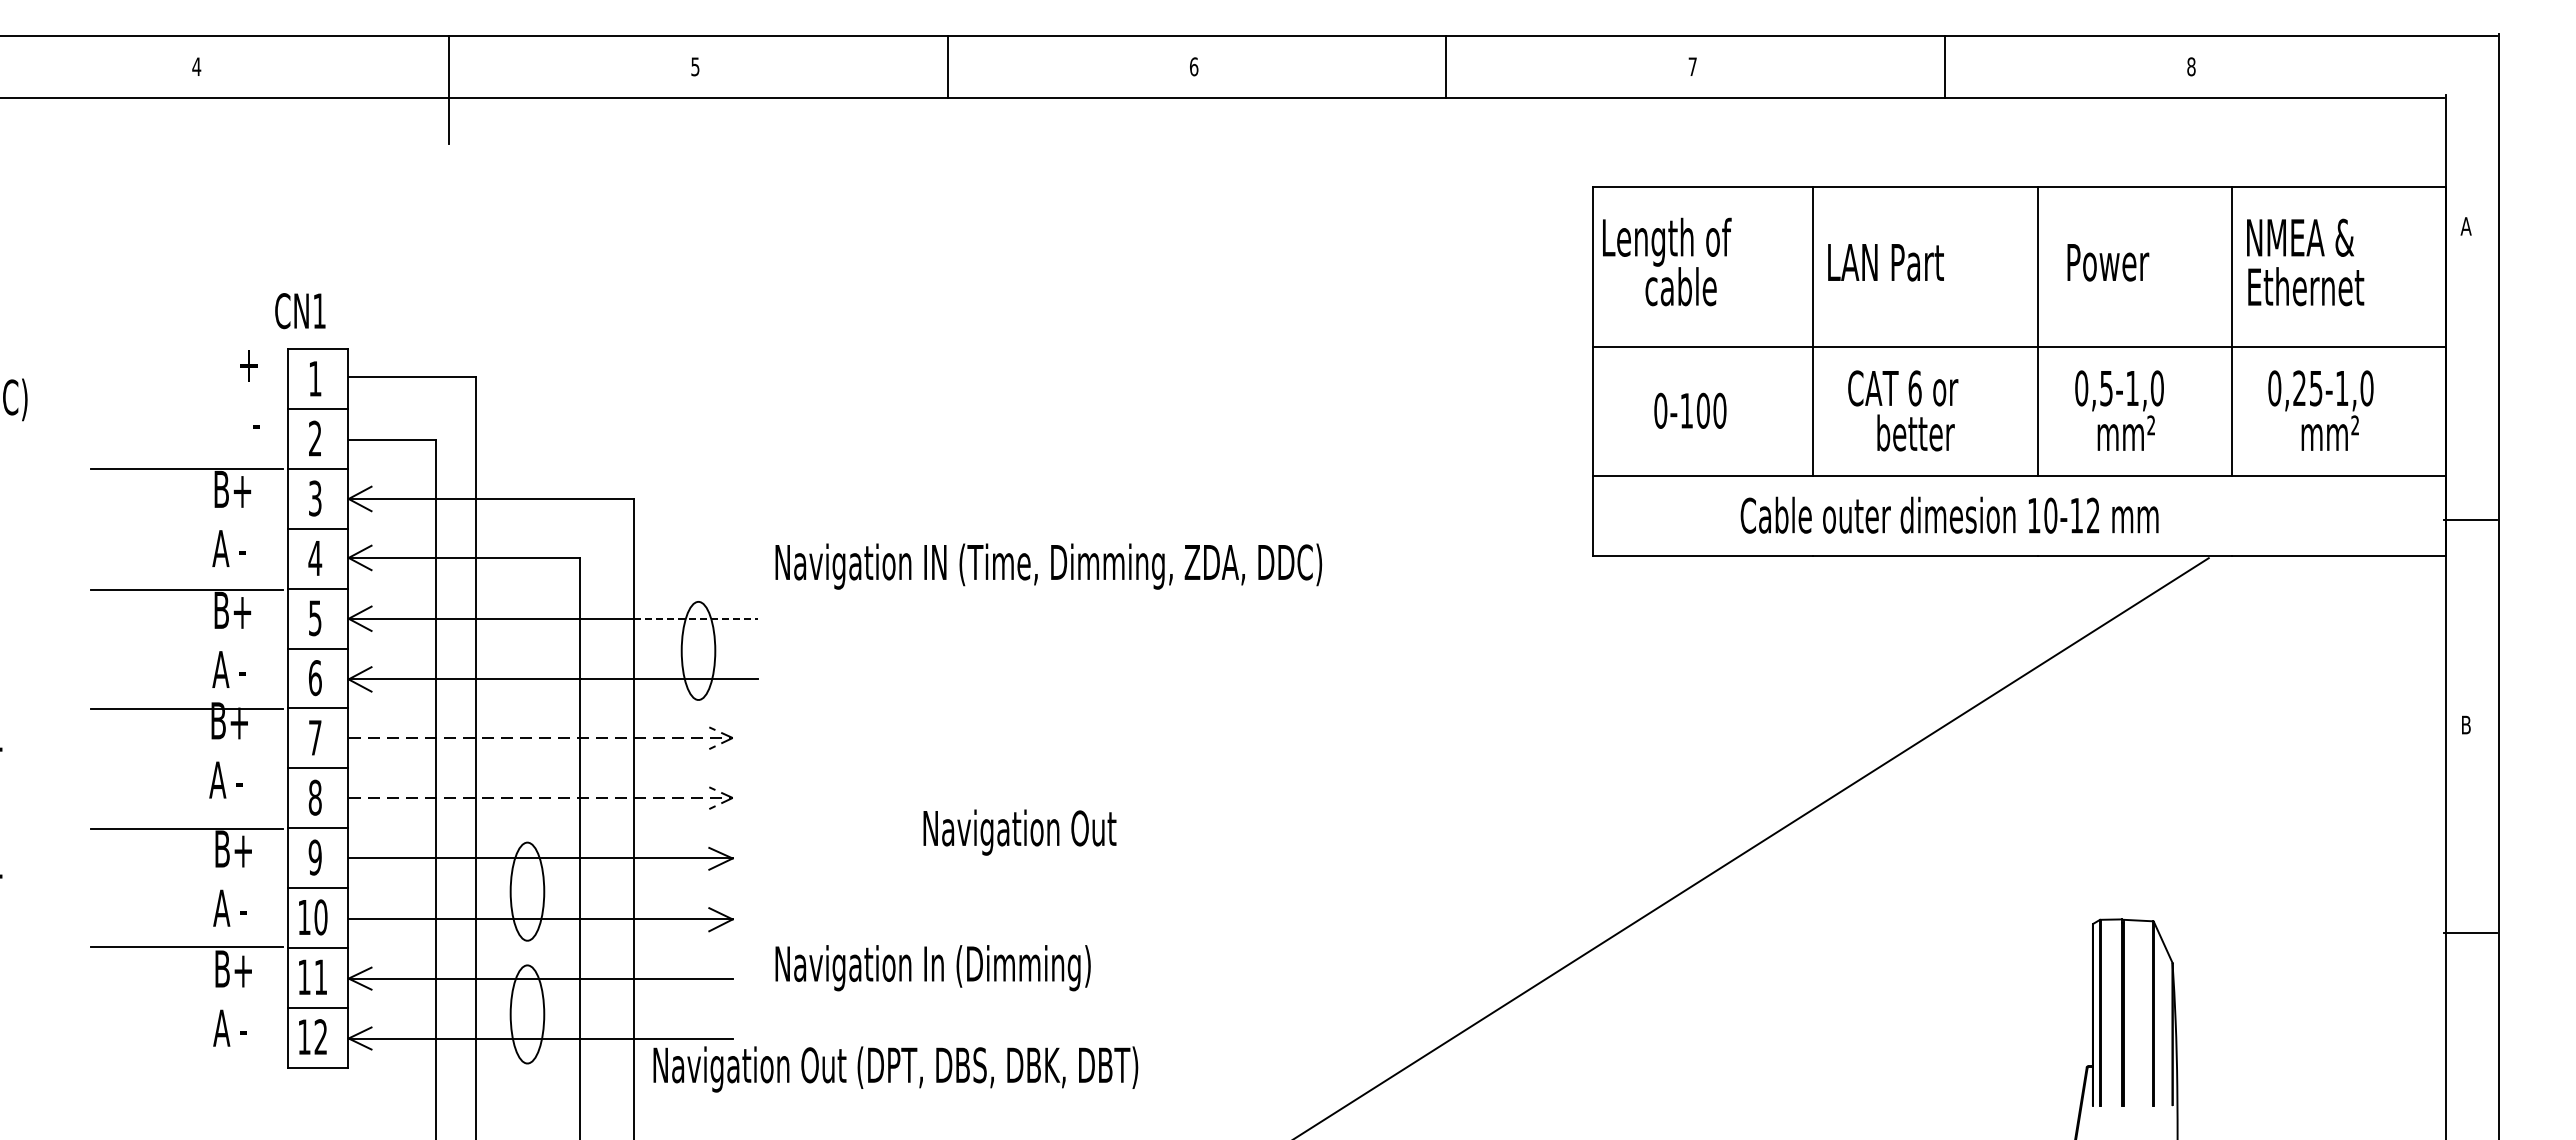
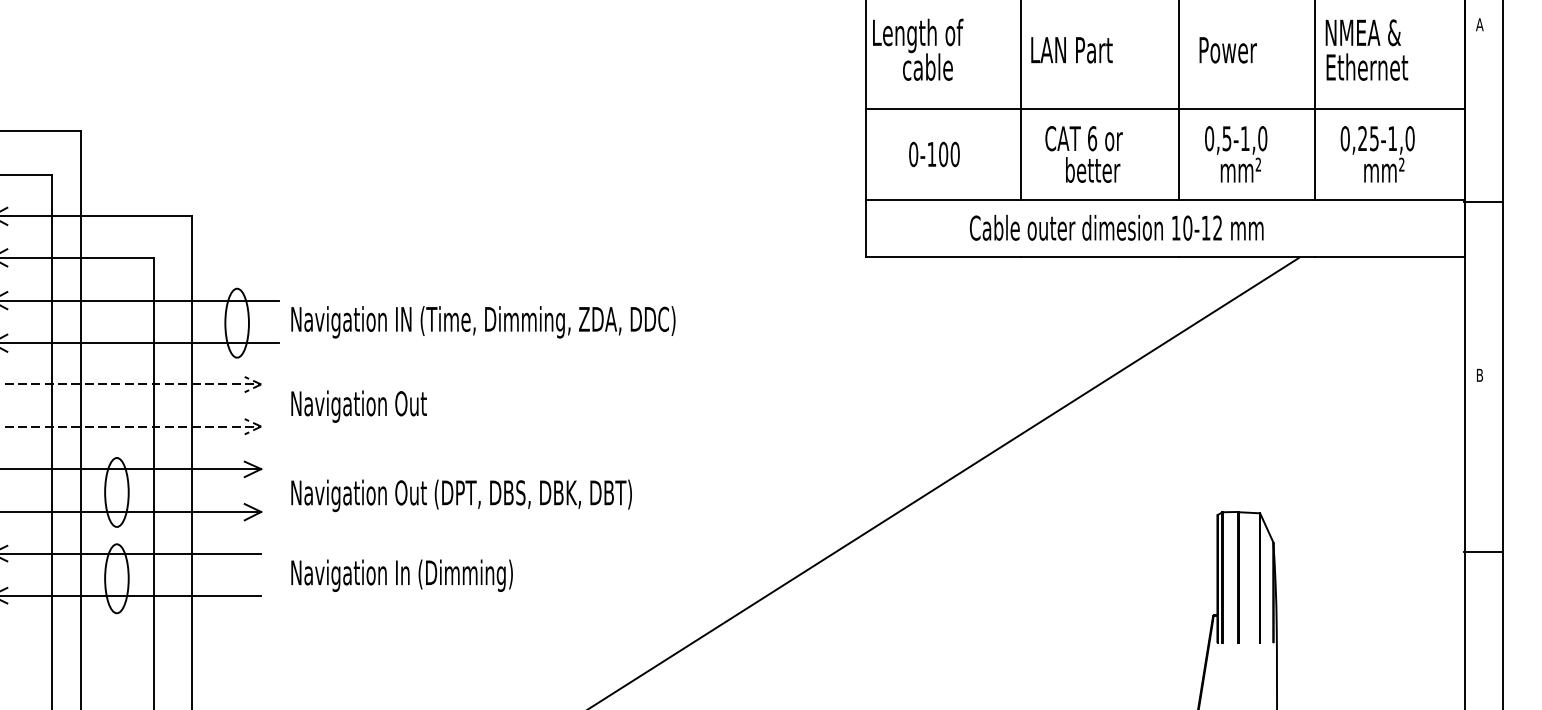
line: (2470, 520) -> (1482, 202), moved
text: (1048, 566) -> (483, 322), moved
line: (696, 618) -> (235, 300), dashed -> solid
text: (1019, 832) -> (358, 406), moved
line: (2470, 932) -> (1482, 552), moved
text: (932, 968) -> (401, 576), moved
text: (895, 1069) -> (461, 495), moved

